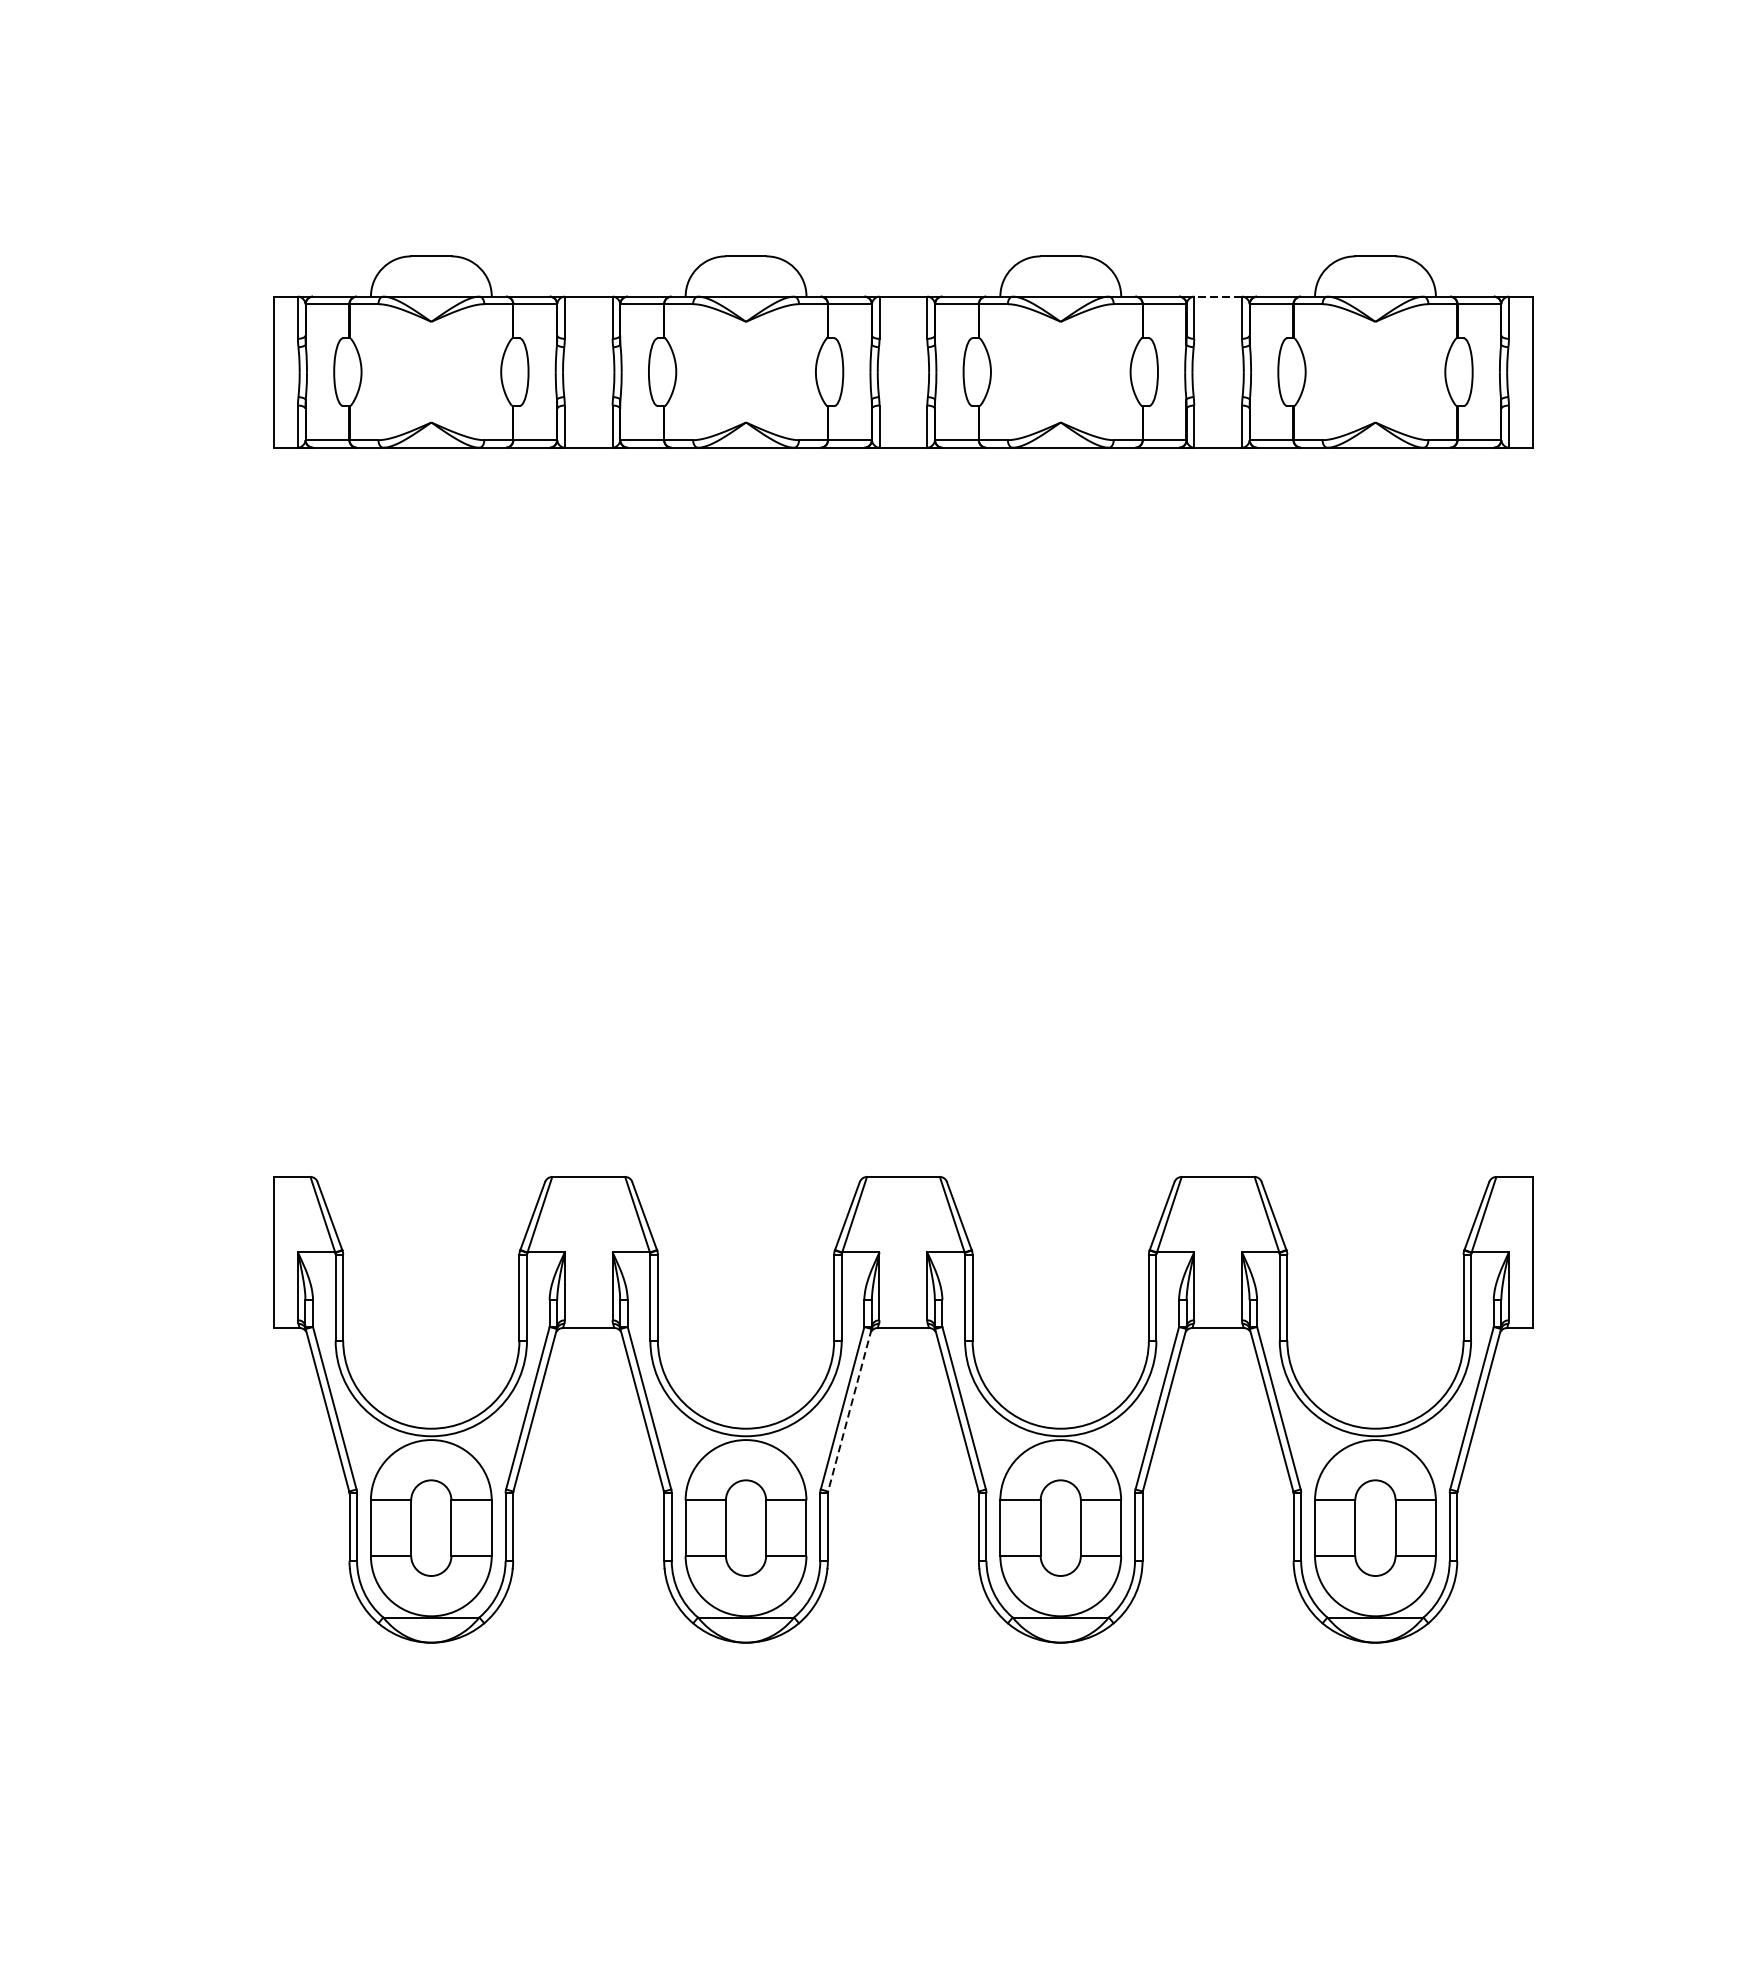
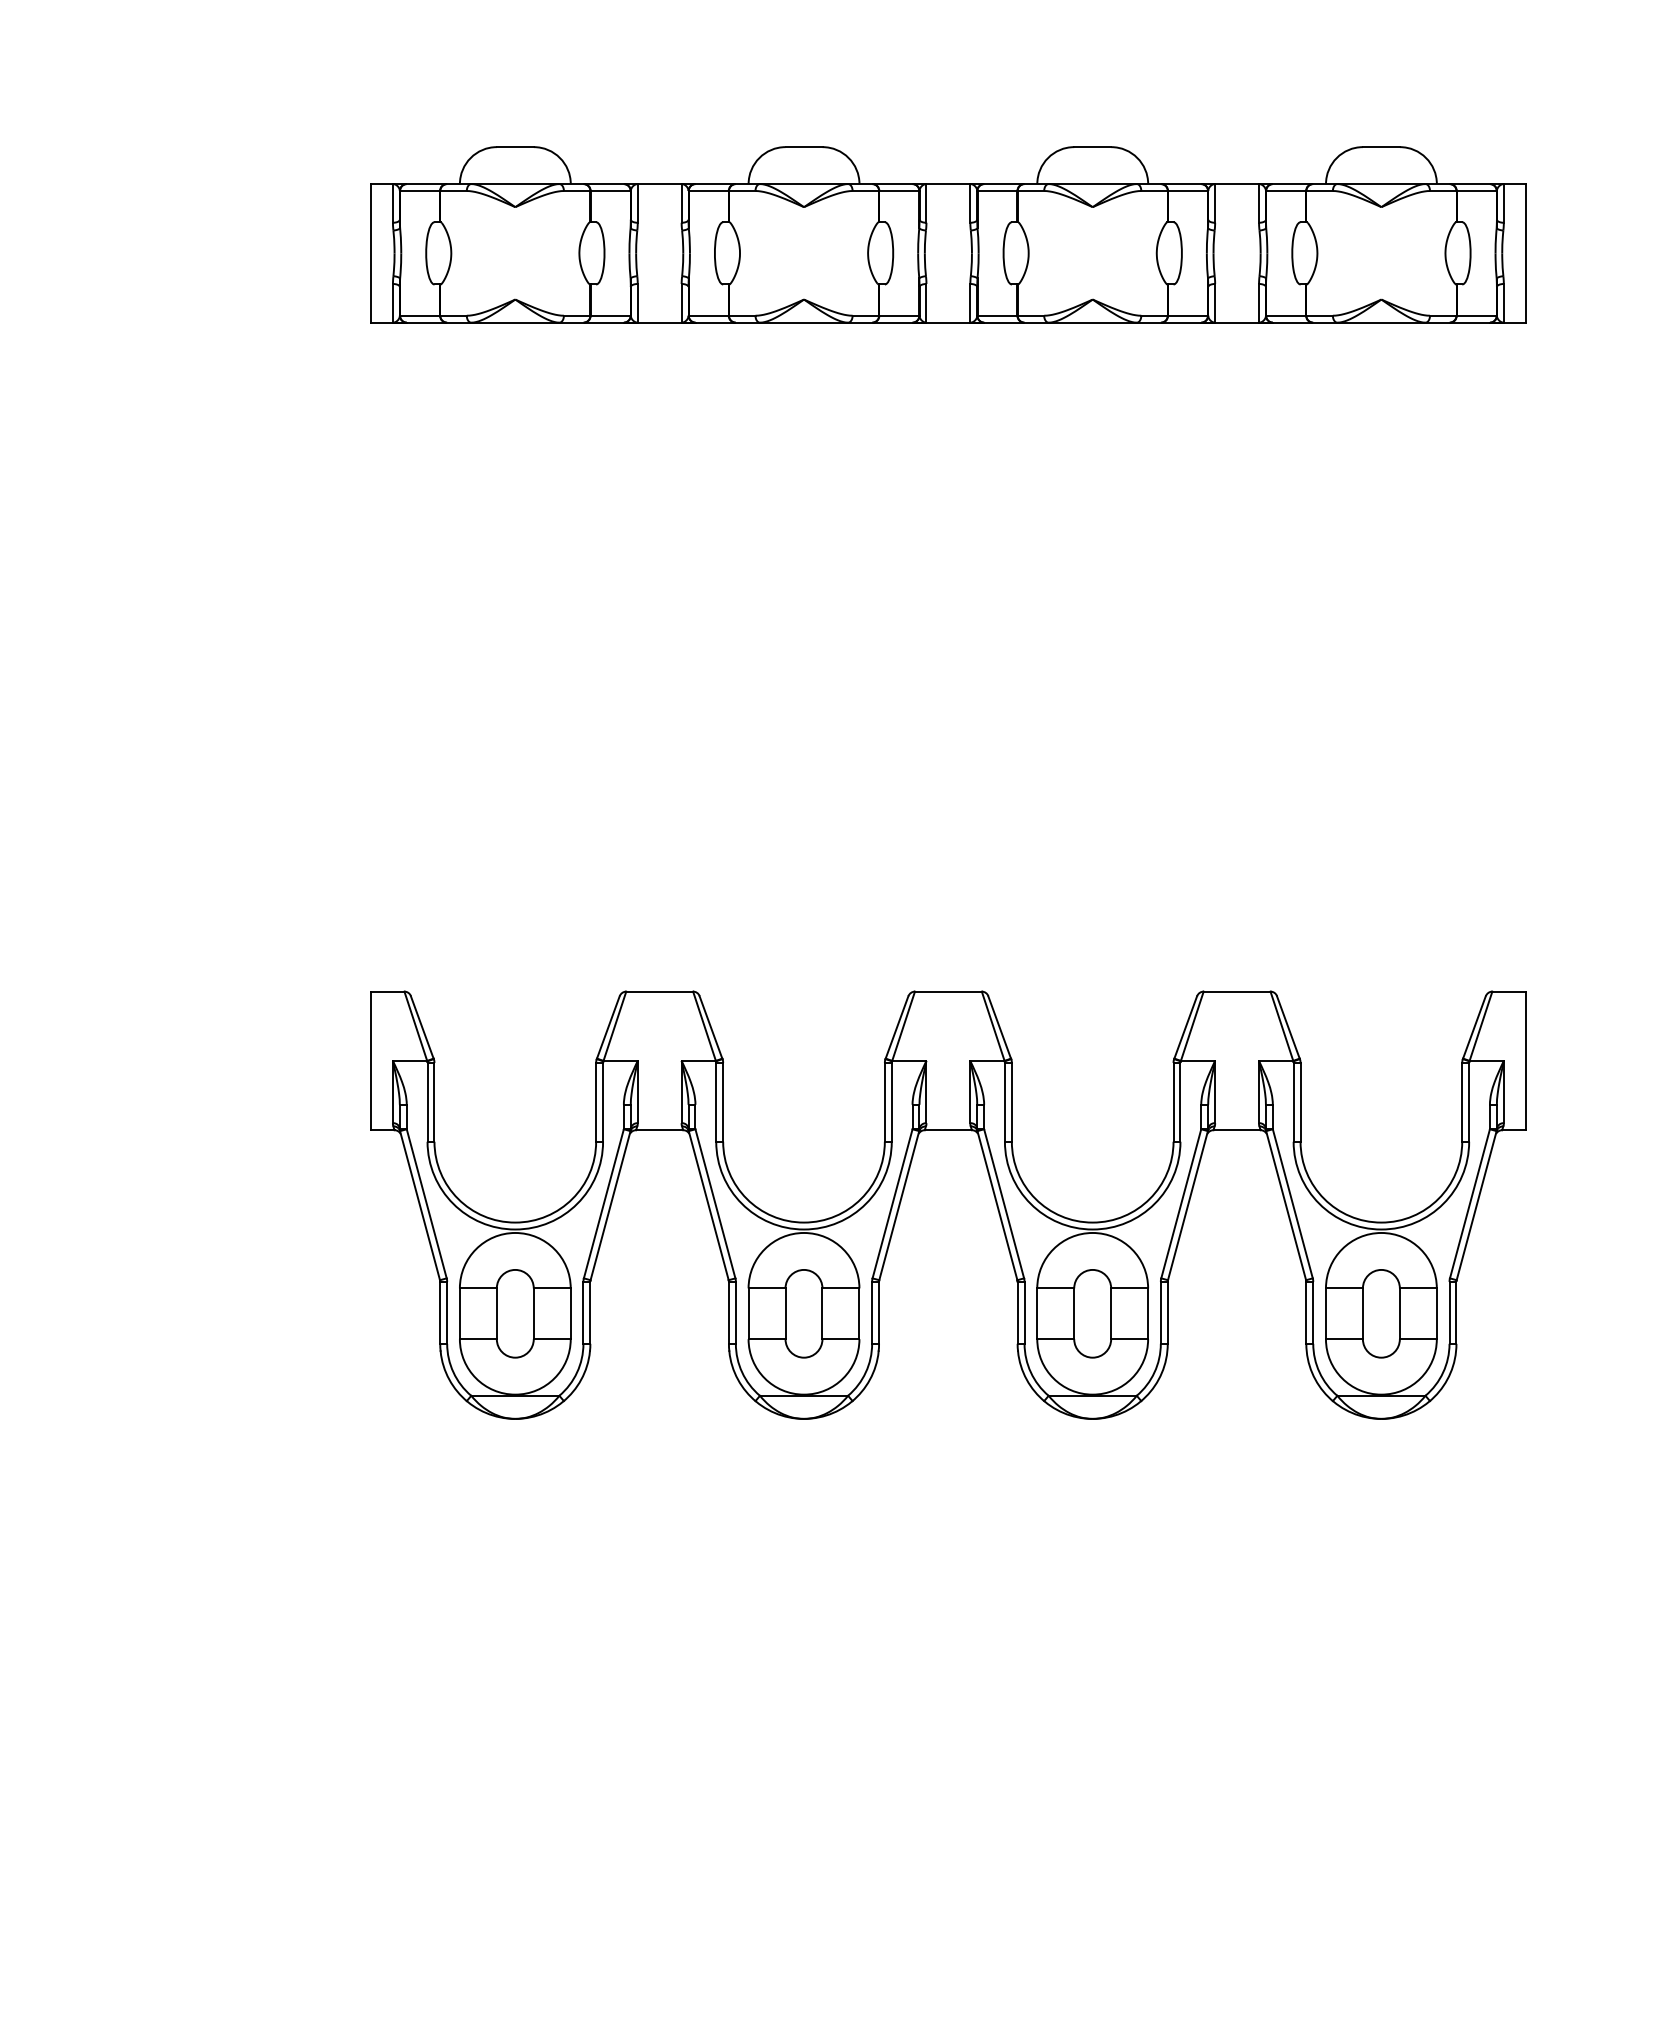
line: (1218, 297) -> (1237, 184), dashed -> solid
line: (850, 1411) -> (899, 1206), dashed -> solid

